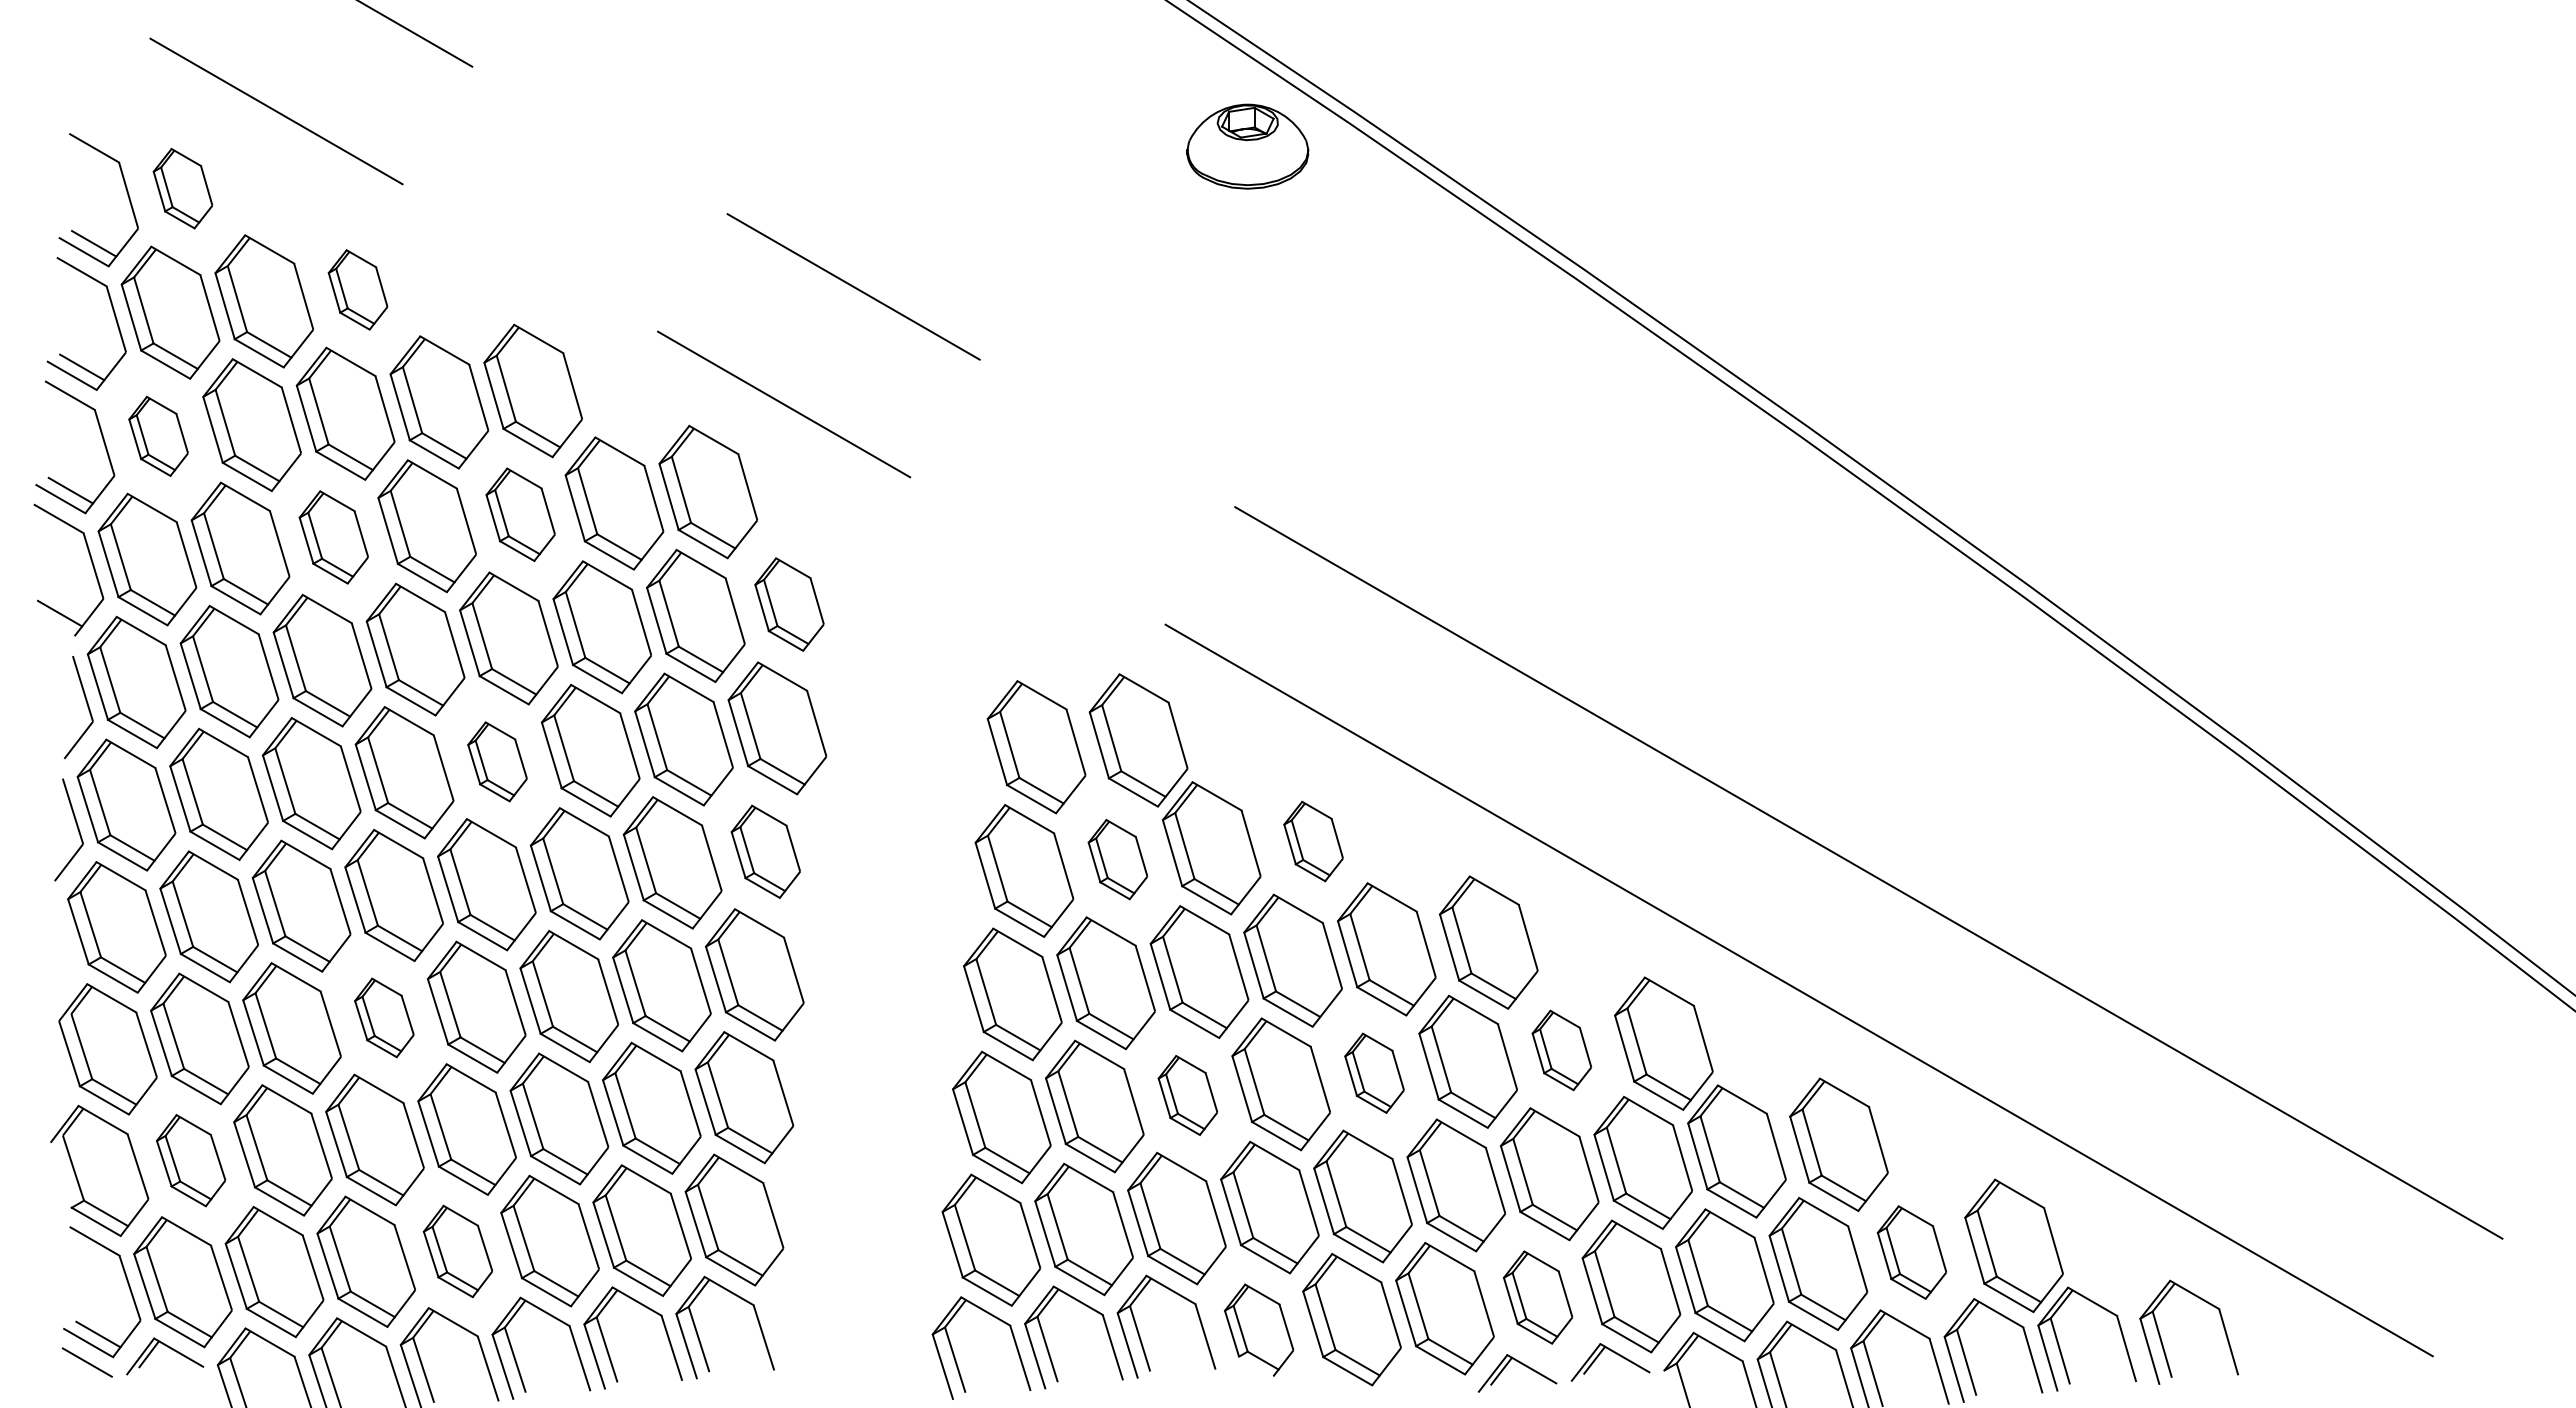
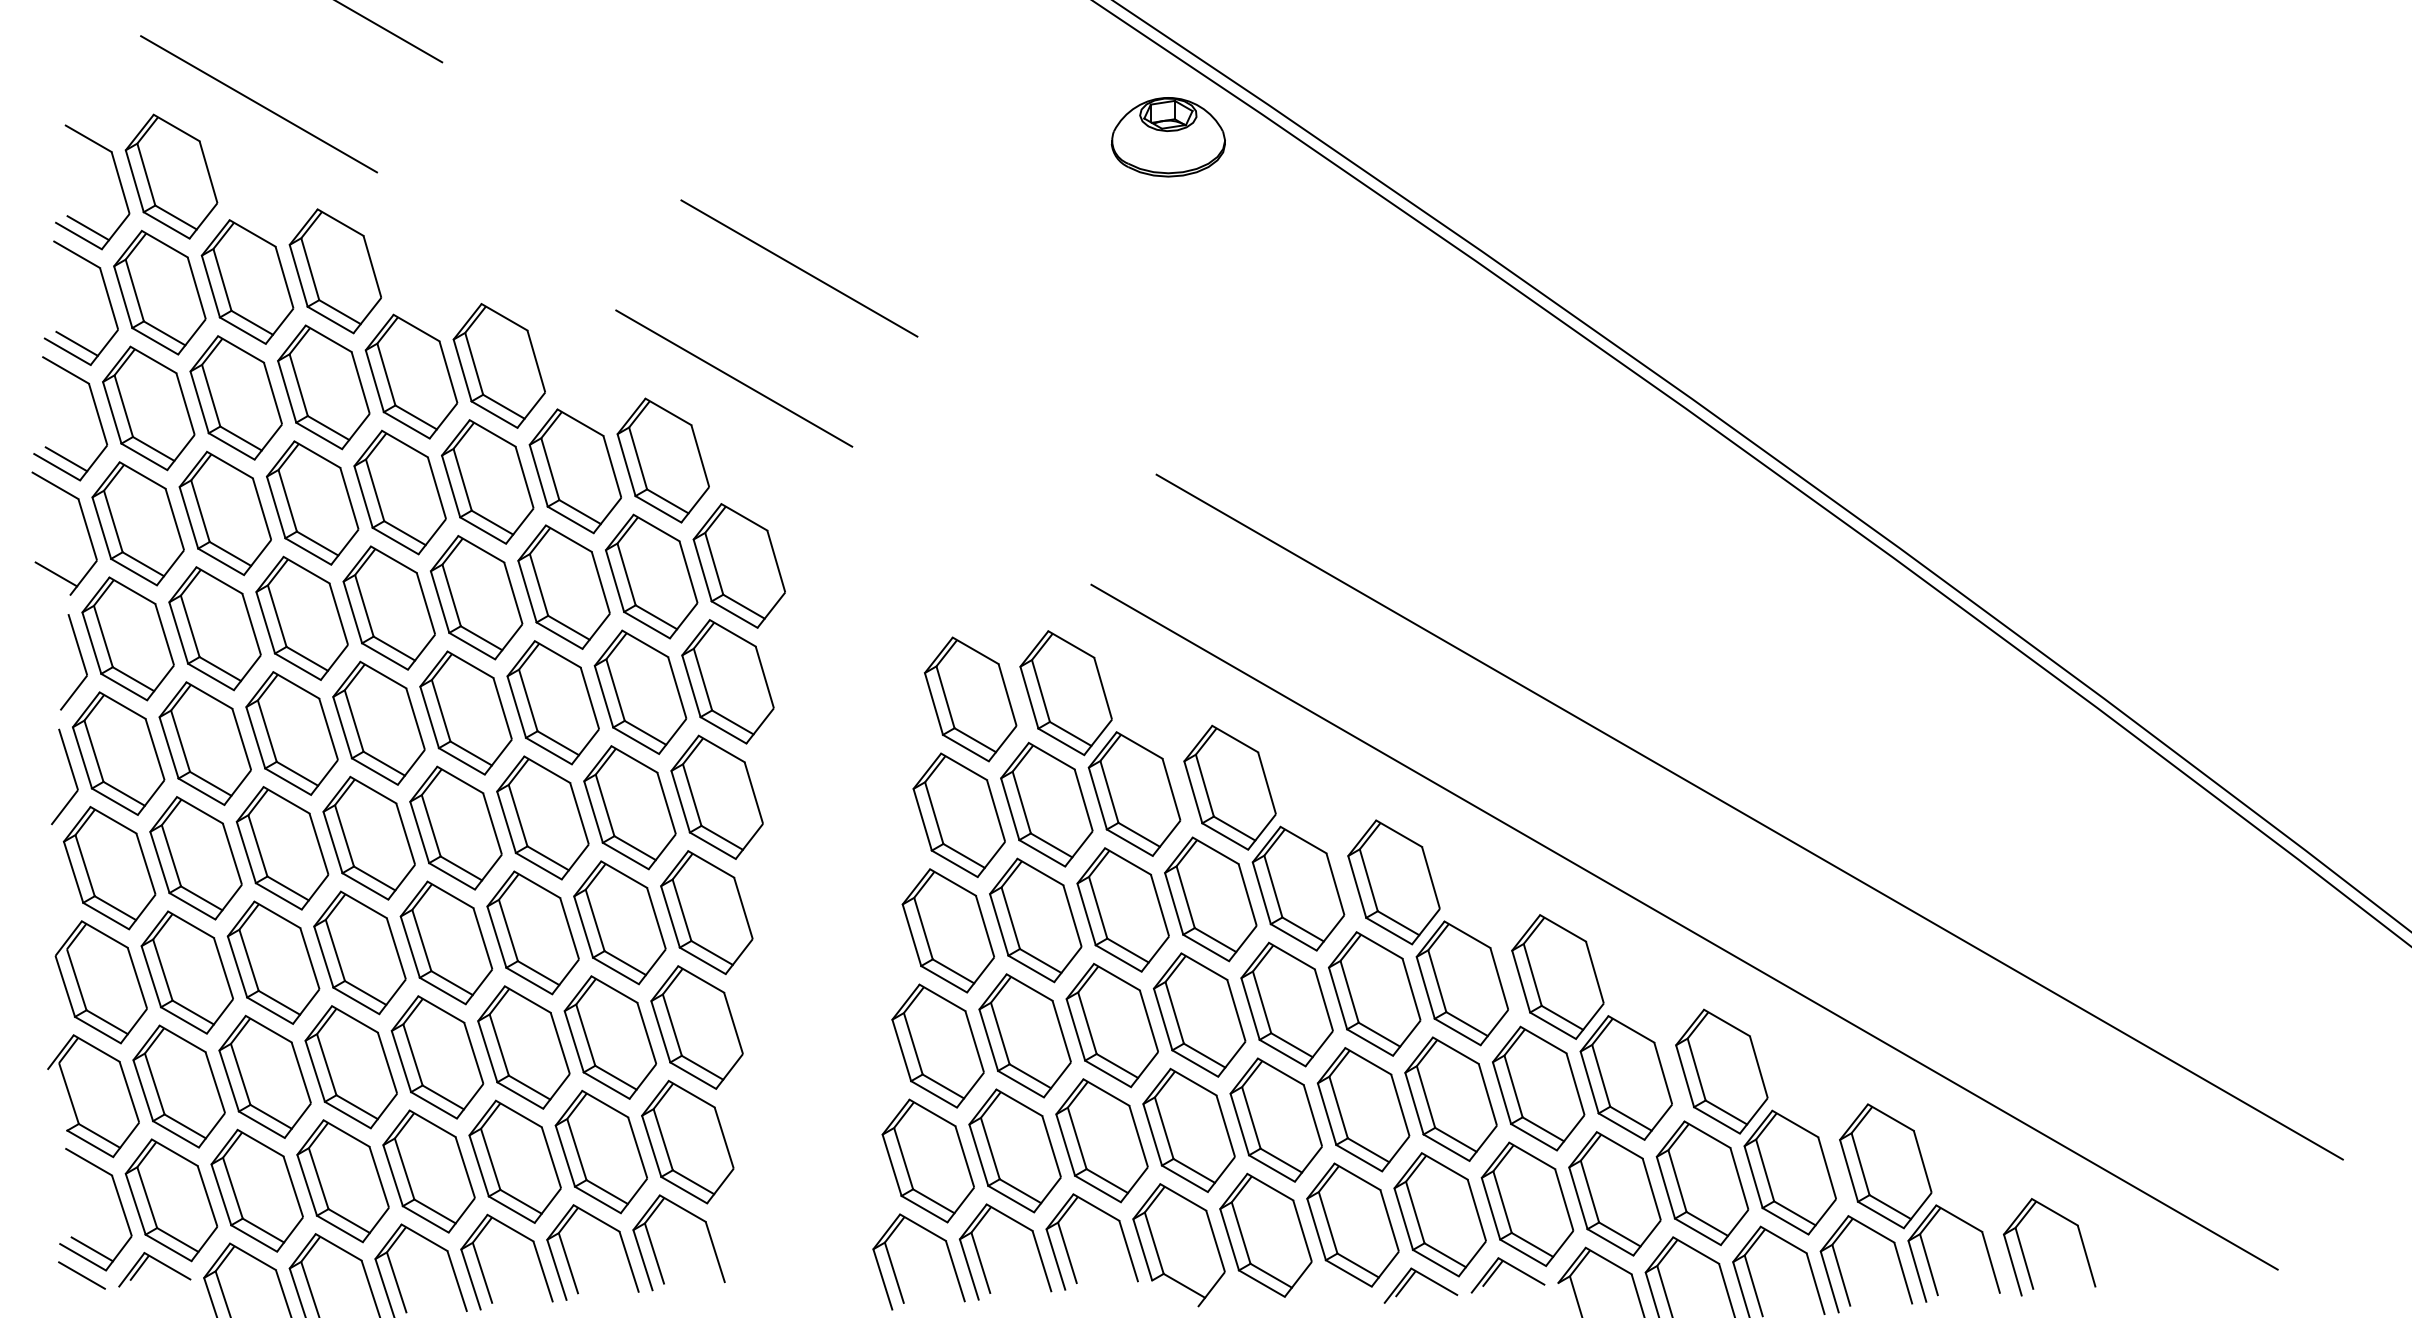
part: (182, 188) -> (171, 176), size x1.67
part: (357, 289) -> (334, 270), size x1.67
part: (158, 436) -> (148, 408), size x1.67
part: (520, 514) -> (487, 481), size x1.43
part: (333, 537) -> (312, 503), size x1.43
part: (789, 604) -> (739, 565), size x1.43
part: (497, 761) -> (465, 712), size x1.67
part: (1313, 841) -> (1229, 787), size x1.67
part: (765, 851) -> (716, 797), size x1.43
part: (1117, 859) -> (1046, 804), size x1.67
part: (384, 1017) -> (360, 952), size x1.67
part: (1561, 1050) -> (1462, 983), size x1.67
part: (1374, 1073) -> (1286, 1004), size x1.67
part: (1187, 1095) -> (1111, 1025), size x1.67
part: (190, 1160) -> (178, 1086), size x1.43
part: (457, 1251) -> (428, 1171), size x1.43
part: (1911, 1252) -> (1789, 1172), size x1.43
part: (1537, 1297) -> (1439, 1214), size x1.43
part: (1258, 1330) -> (1178, 1245), size x1.43

